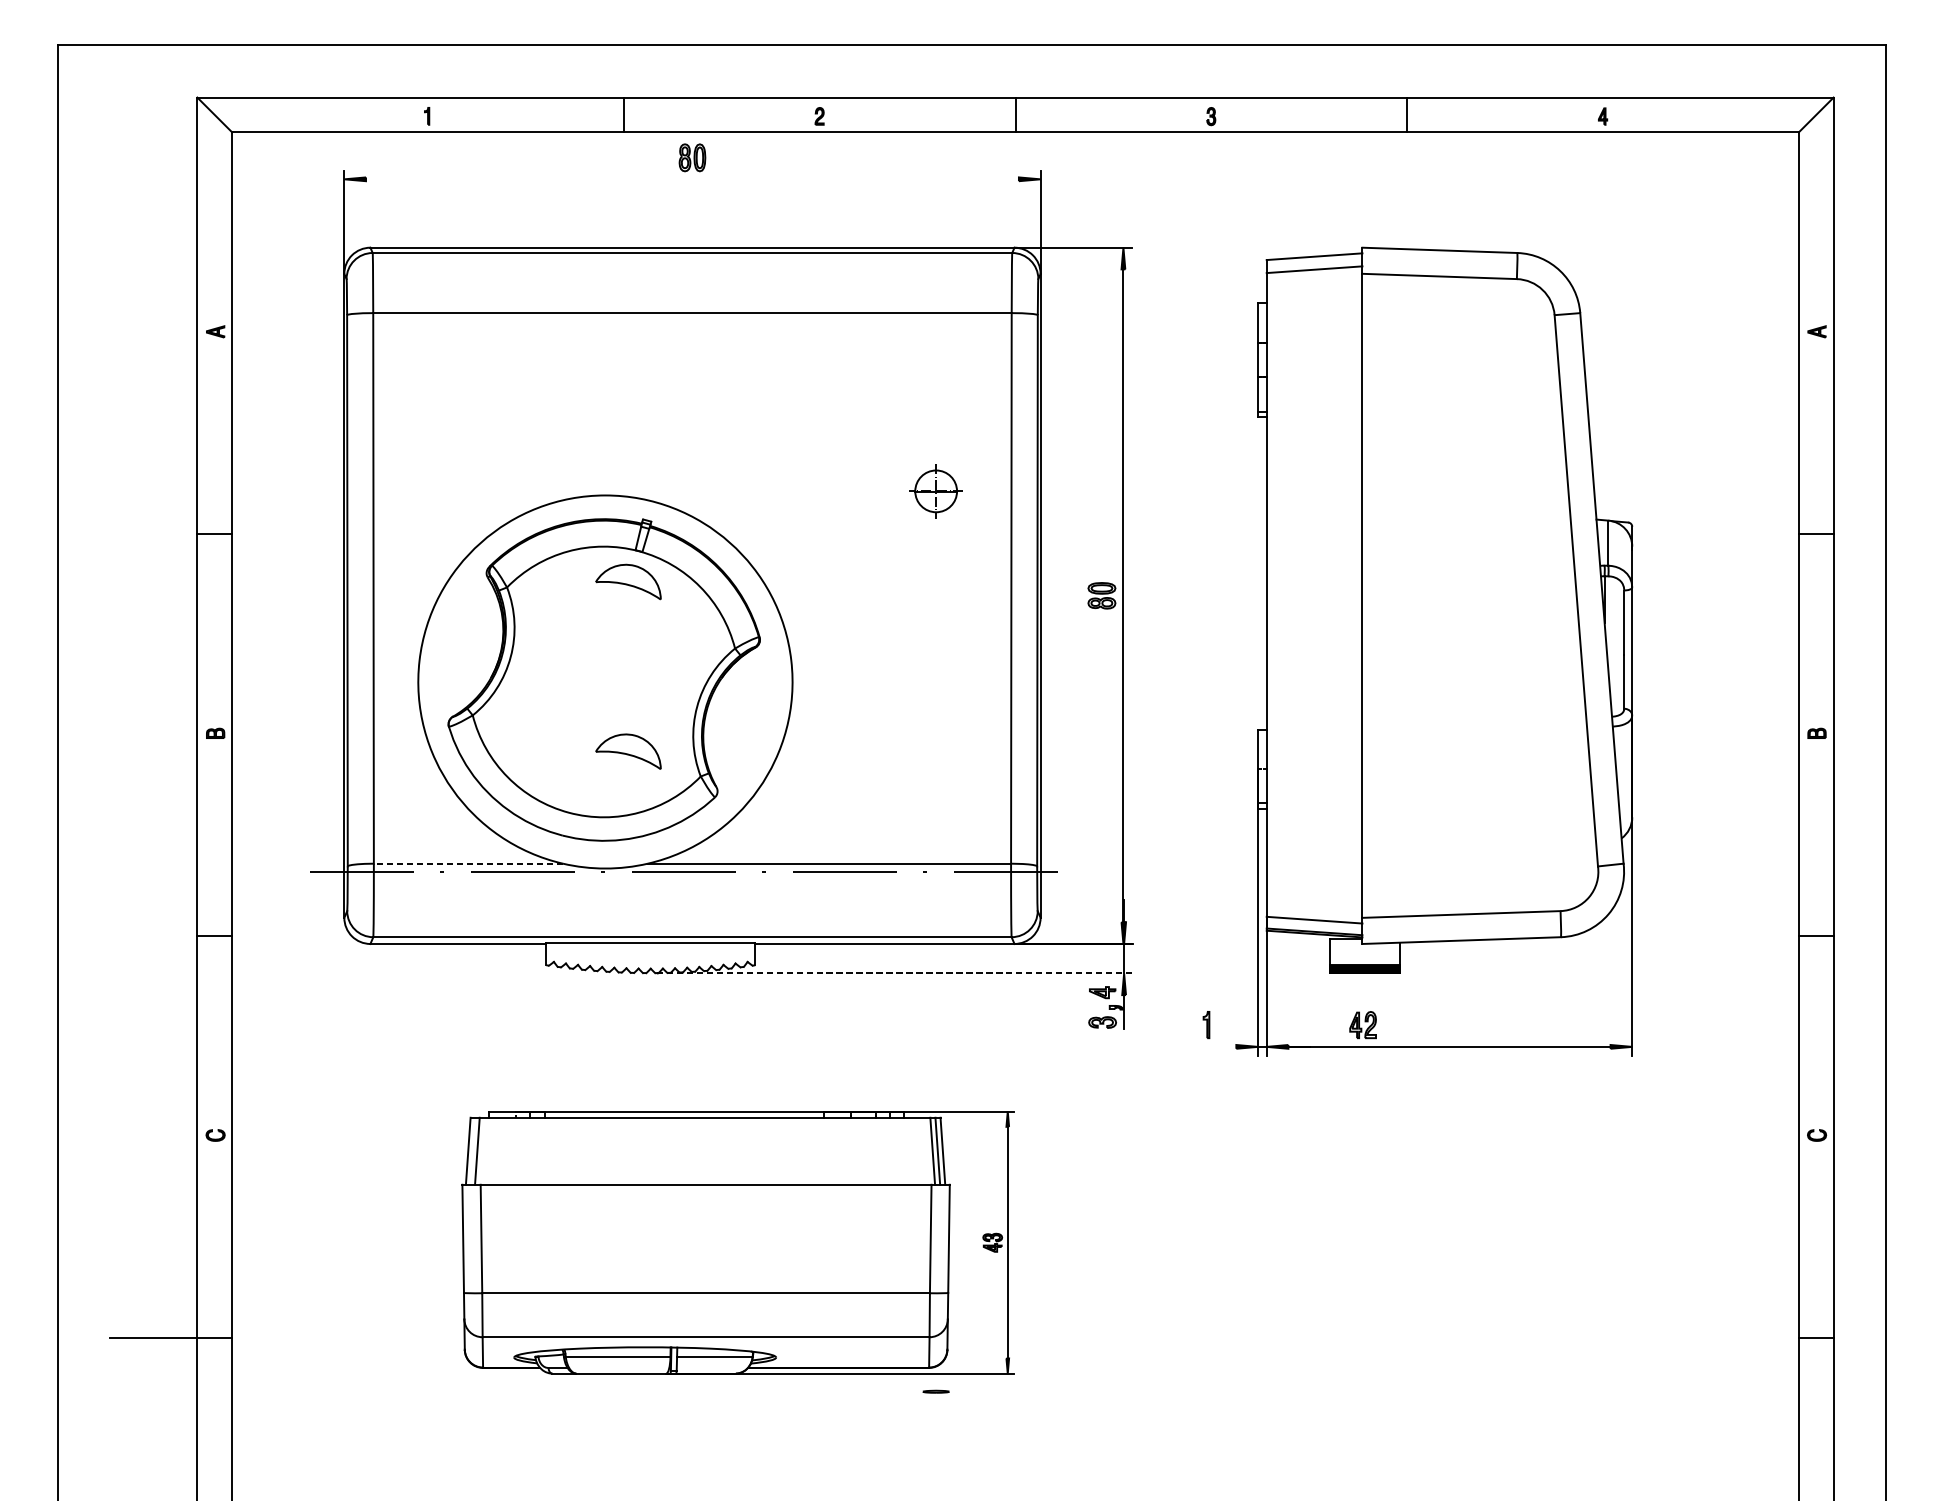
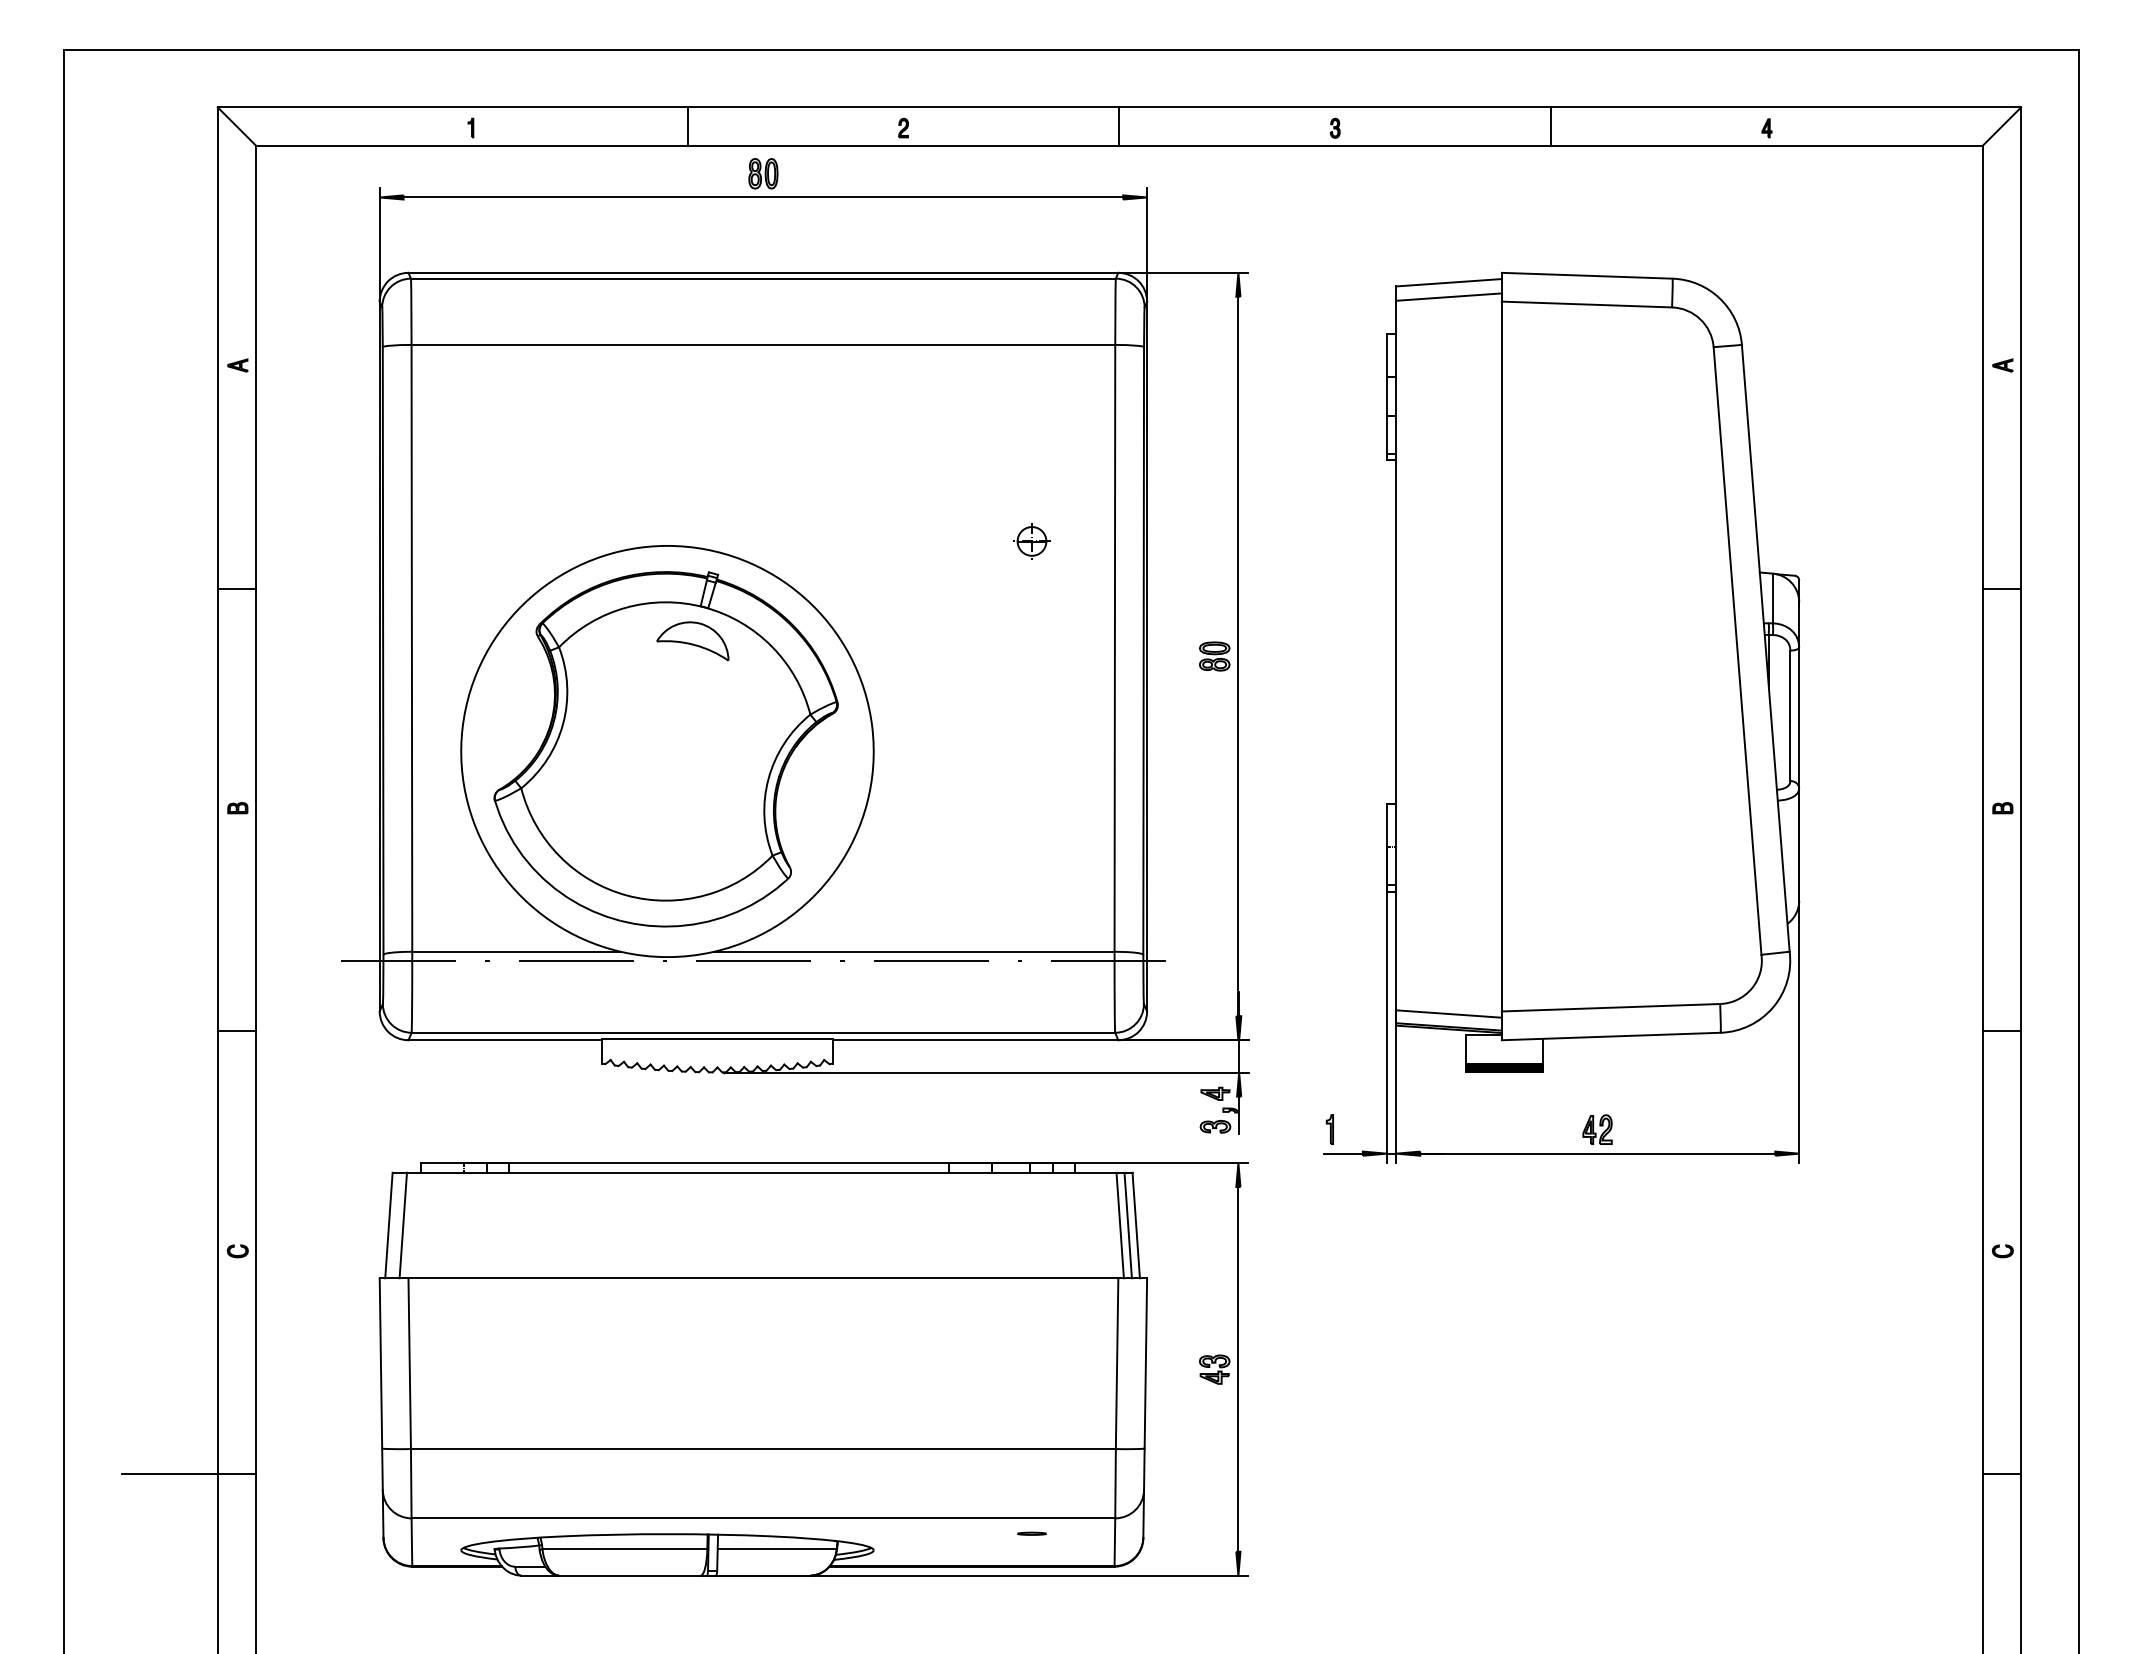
line: (692, 179) -> (763, 197), added
part: (935, 491) -> (1031, 541), size x0.62
part: (628, 751) -> (692, 828), removed
line: (467, 863) -> (515, 951), dashed -> solid
line: (894, 973) -> (986, 1072), dashed -> solid
part: (1363, 1024) -> (1597, 1129), moved
line: (1217, 1046) -> (1342, 1153), added
part: (737, 1242) -> (813, 1369), size x1.43

